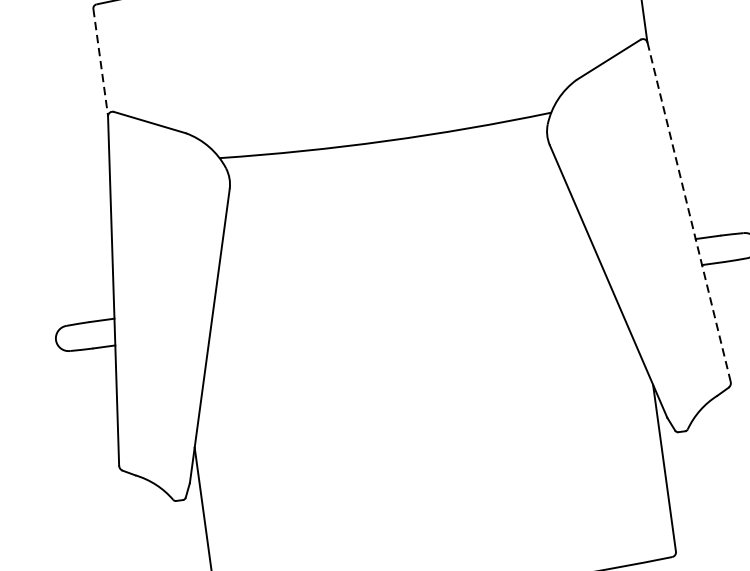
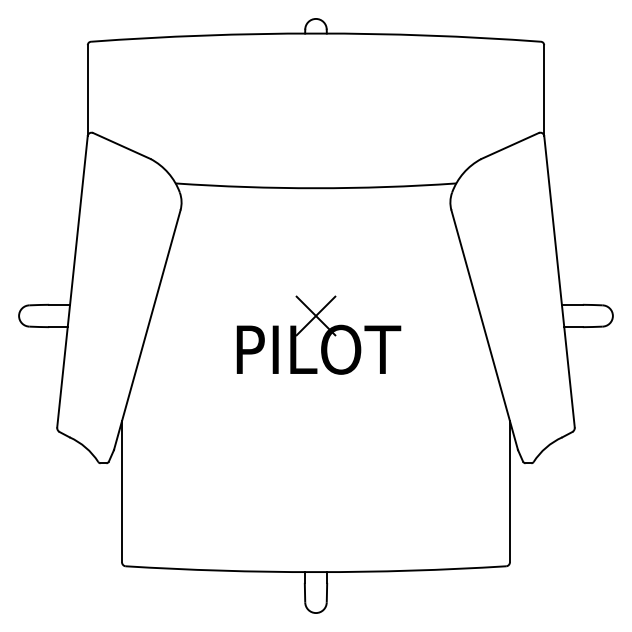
line: (100, 62) -> (87, 90), dashed -> solid
line: (689, 211) -> (559, 281), dashed -> solid
part: (412, 313) -> (318, 334), added

